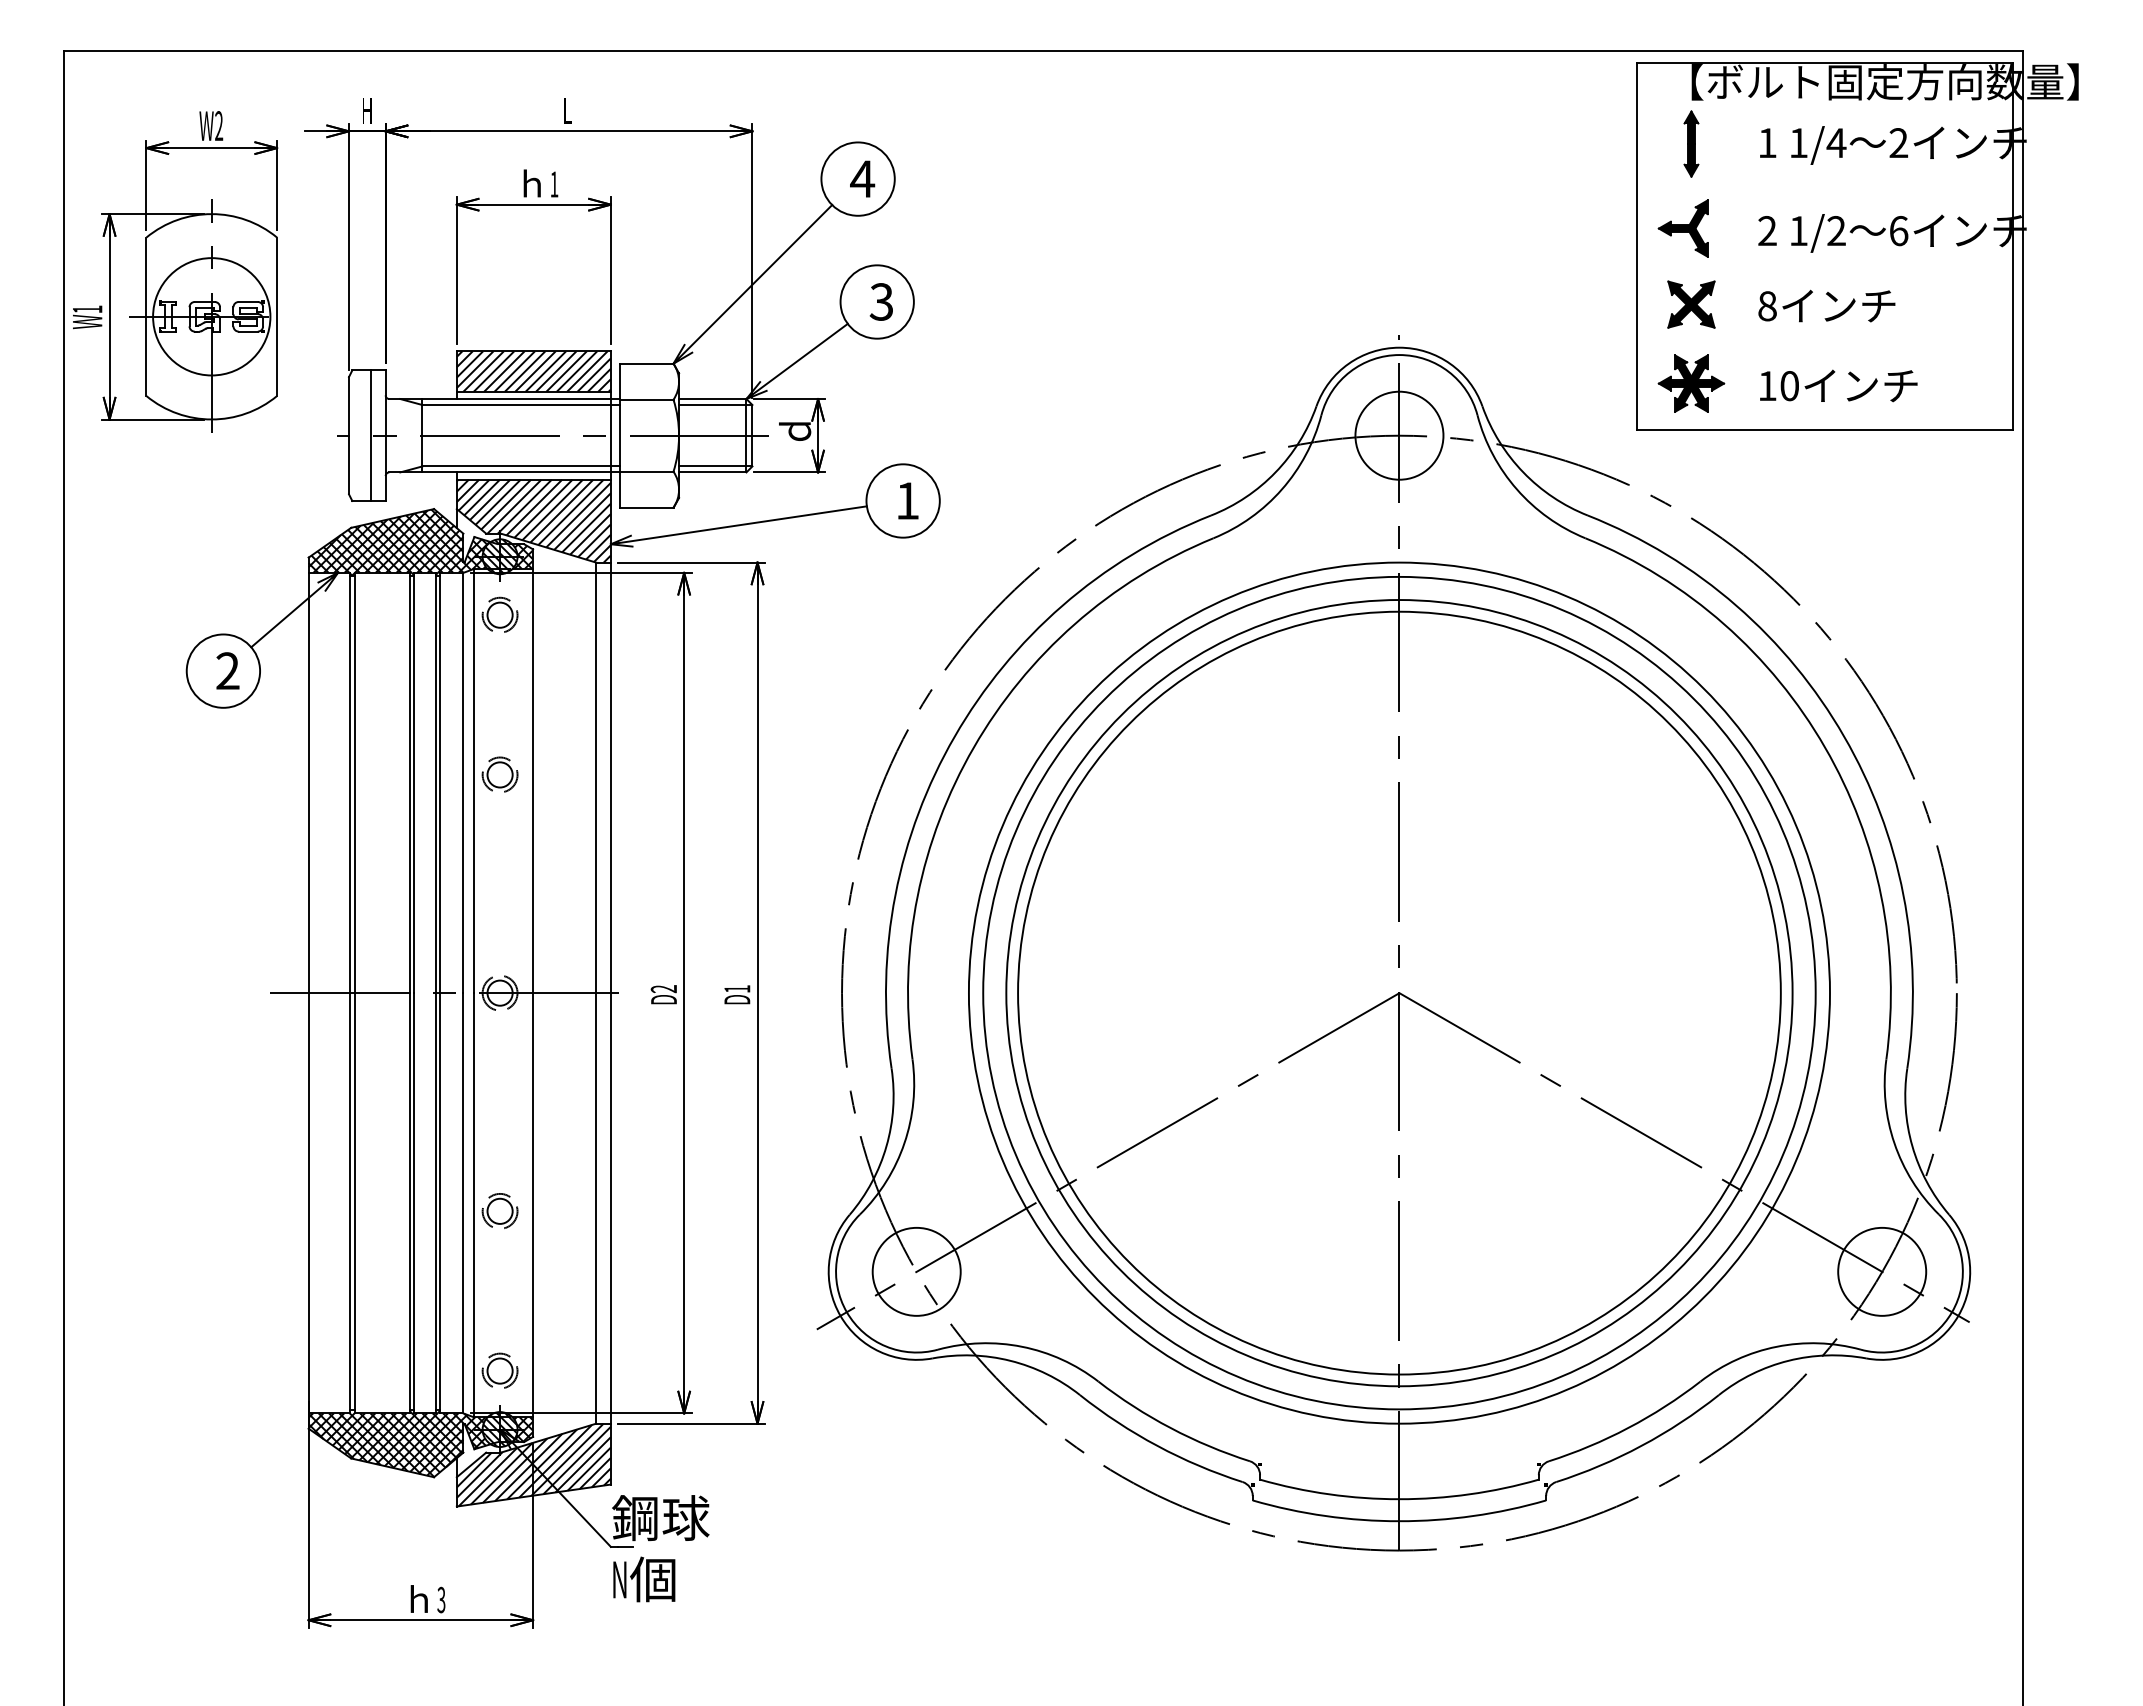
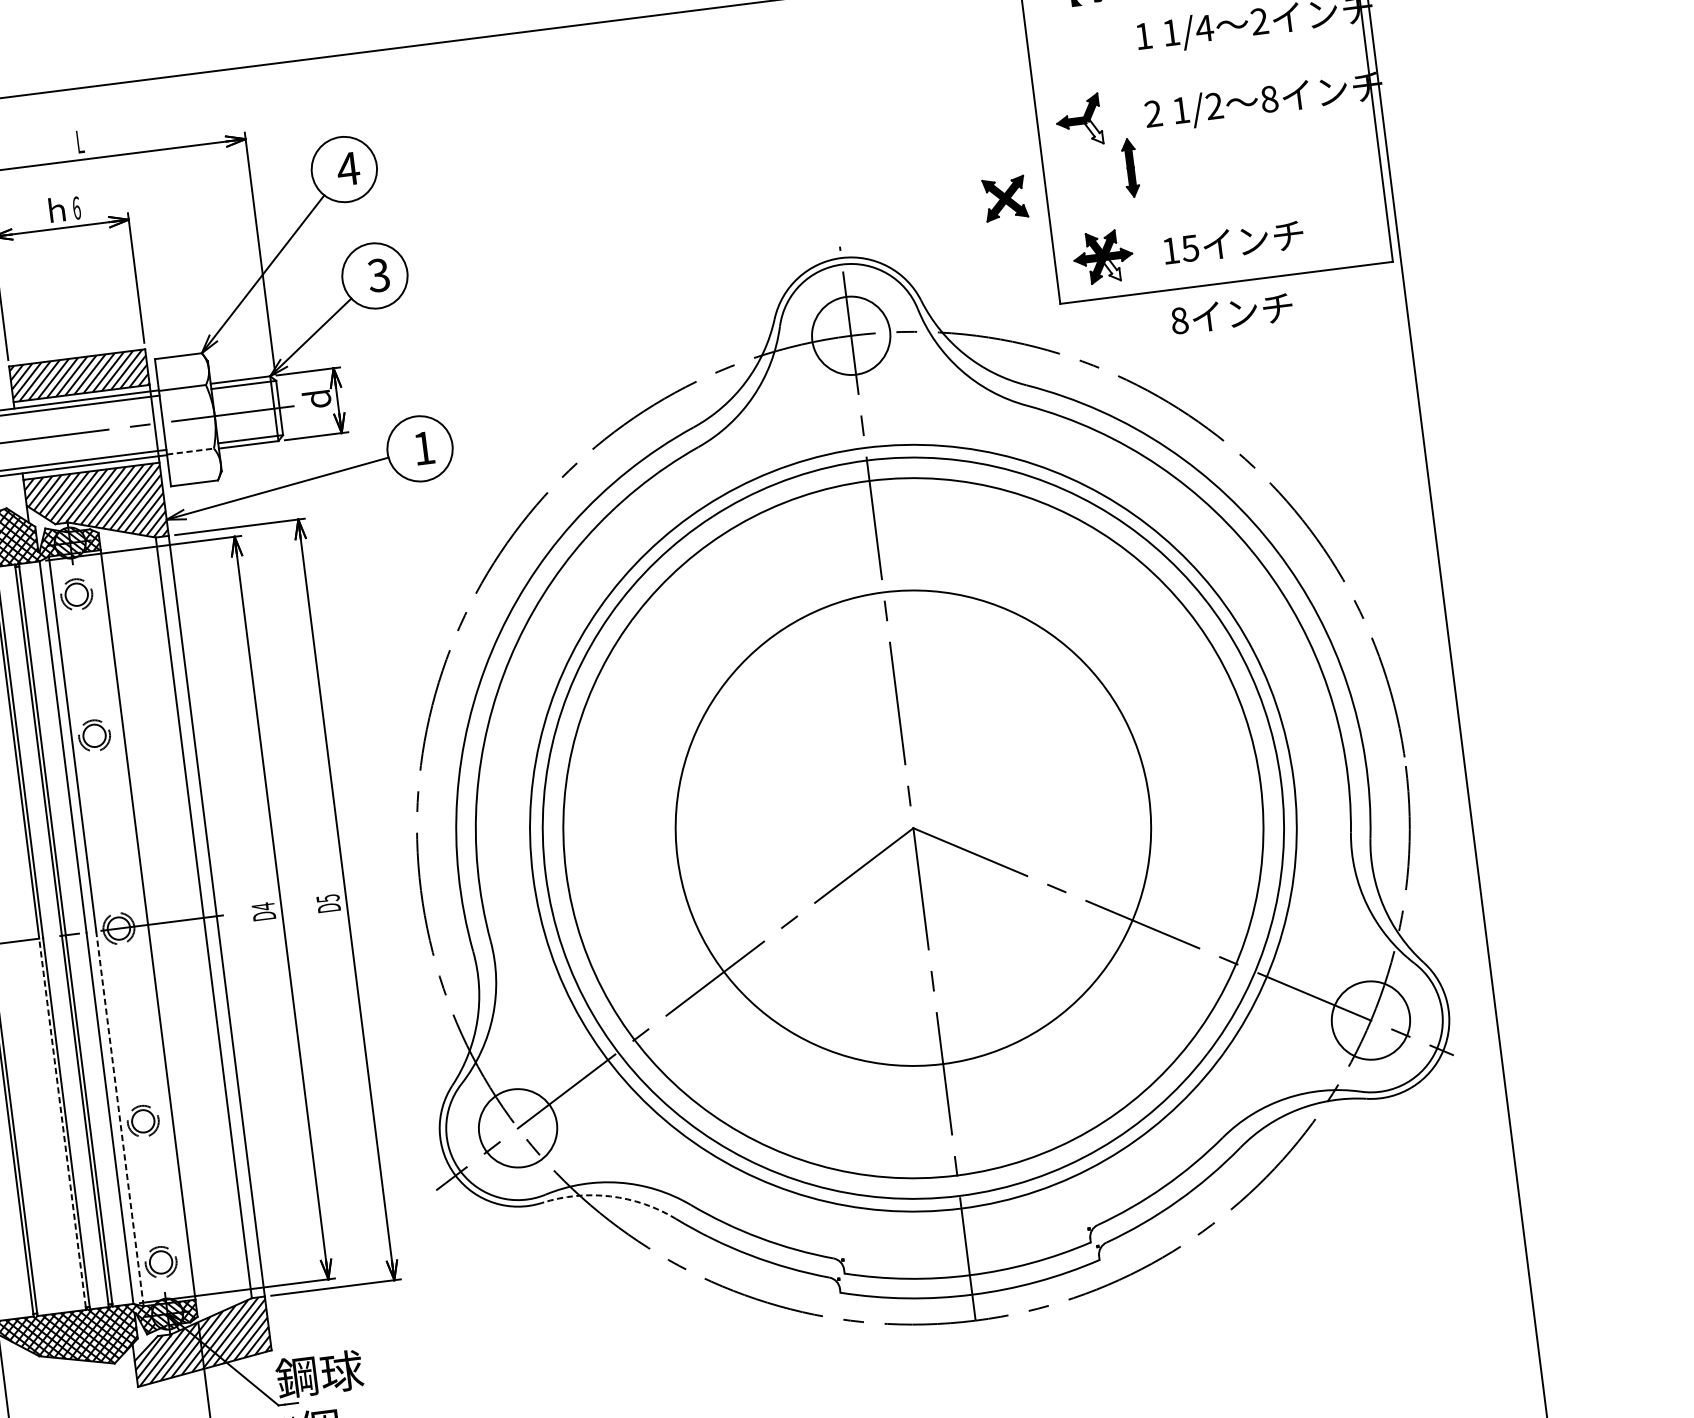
part: (1691, 143) -> (1130, 167), moved
text: (554, 184) -> (76, 208), 1 -> 6
text: (1898, 231) -> (1269, 99), 6 -> 8
fill: (1697, 241) -> (1092, 130), removed
part: (1691, 304) -> (1005, 198), moved
text: (1826, 305) -> (1231, 313), moved
text: (1789, 386) -> (1190, 248), 10 -> 15
fill: (1697, 396) -> (1110, 267), removed
line: (646, 471) -> (190, 451), solid -> dashed
text: (663, 988) -> (262, 906), D2 -> D4
text: (737, 989) -> (328, 898), D1 -> D5
circle: (1399, 992) -> (913, 827), size x0.7
line: (409, 1201) -> (62, 1122), solid -> dashed
line: (474, 1204) -> (119, 1118), solid -> dashed
arc: (1010, 1360) -> (610, 1196), solid -> dashed

